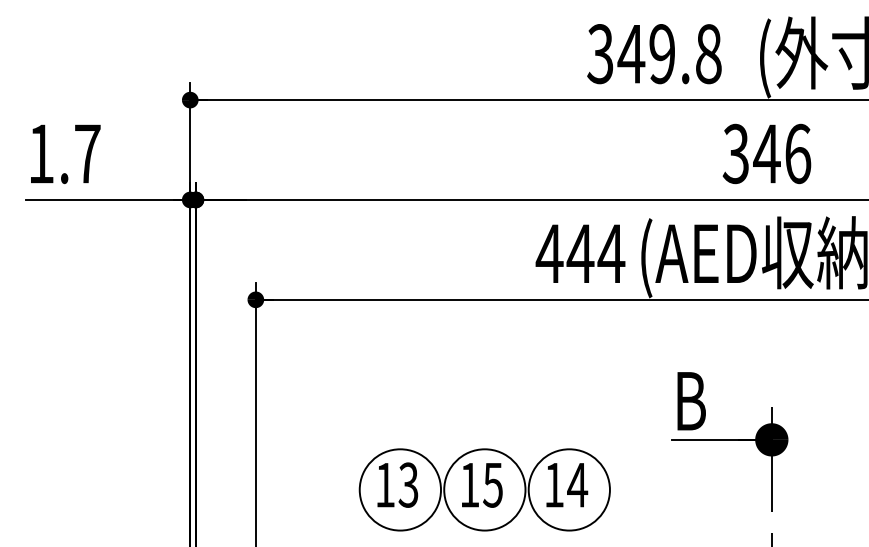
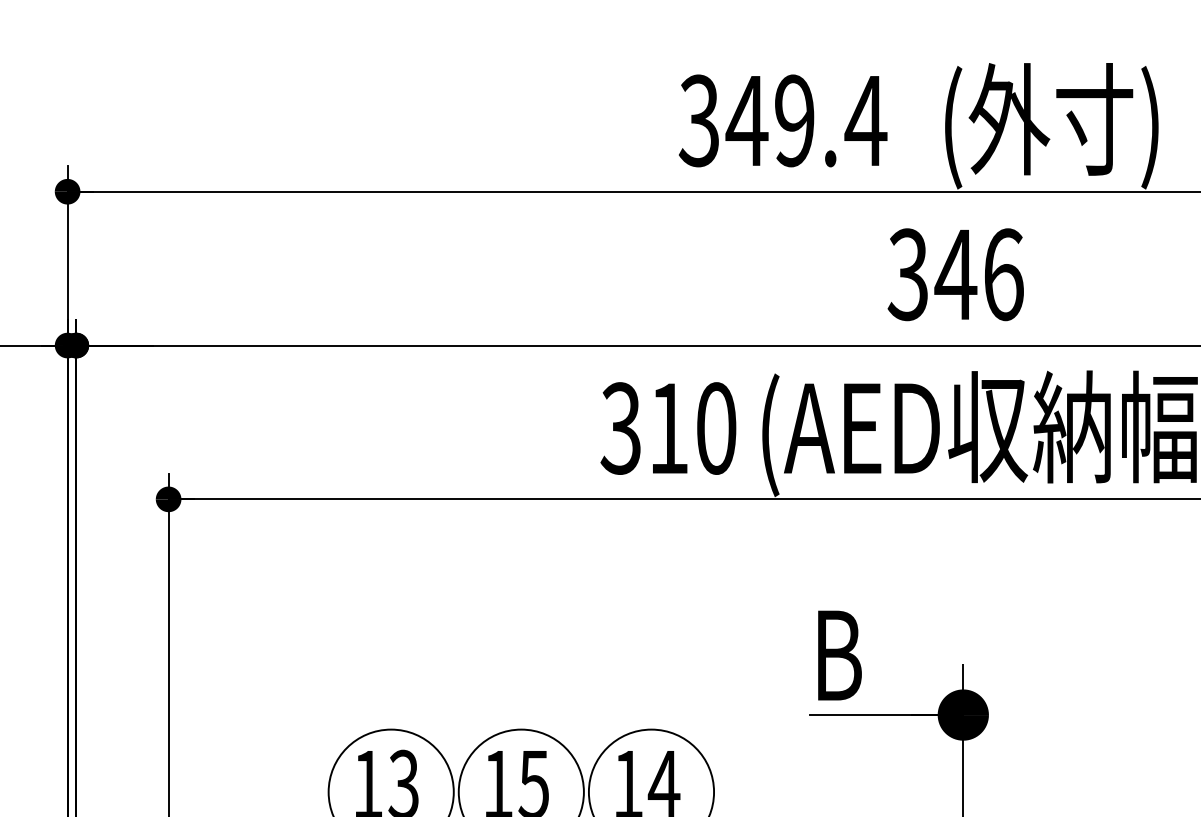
text: (708, 54) -> (865, 121), 349.8 -> 349.4
text: (580, 253) -> (668, 428), 444 -> 310

